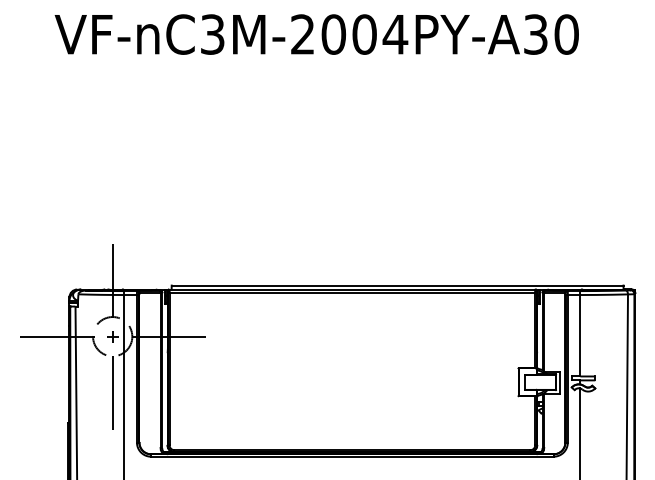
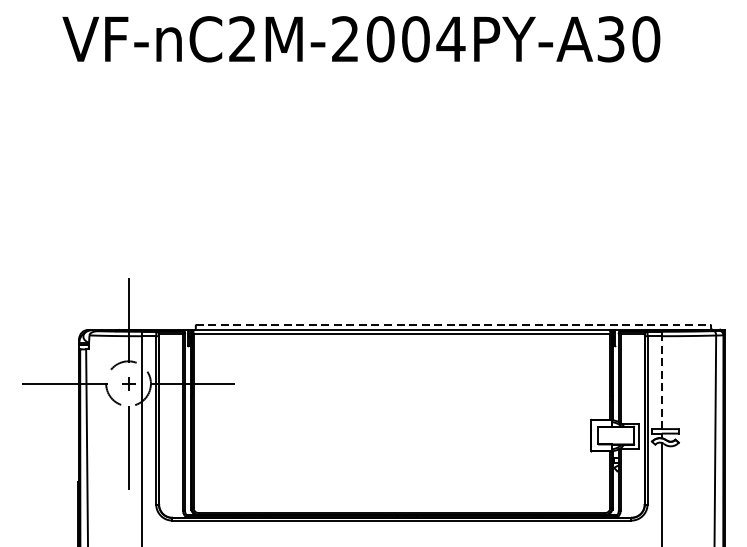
text: (212, 34) -> (242, 39), VF-nC3M-2004PY-A30 -> VF-nC2M-2004PY-A30
line: (397, 285) -> (453, 325), solid -> dashed
line: (580, 333) -> (661, 380), solid -> dashed

